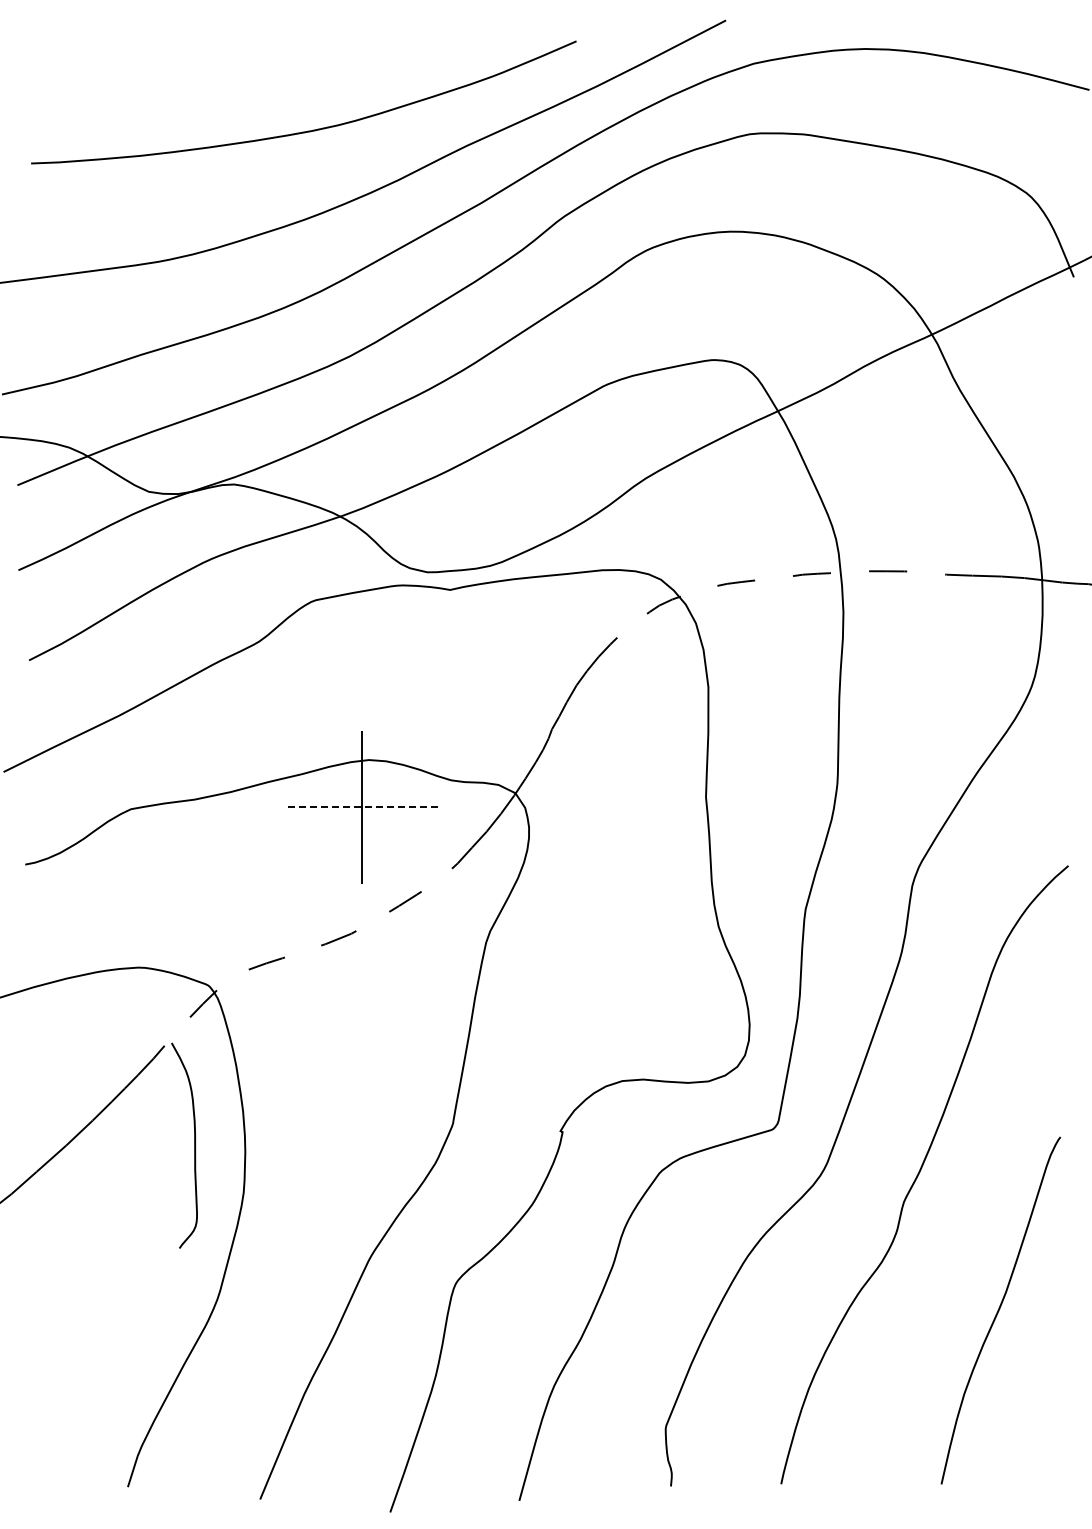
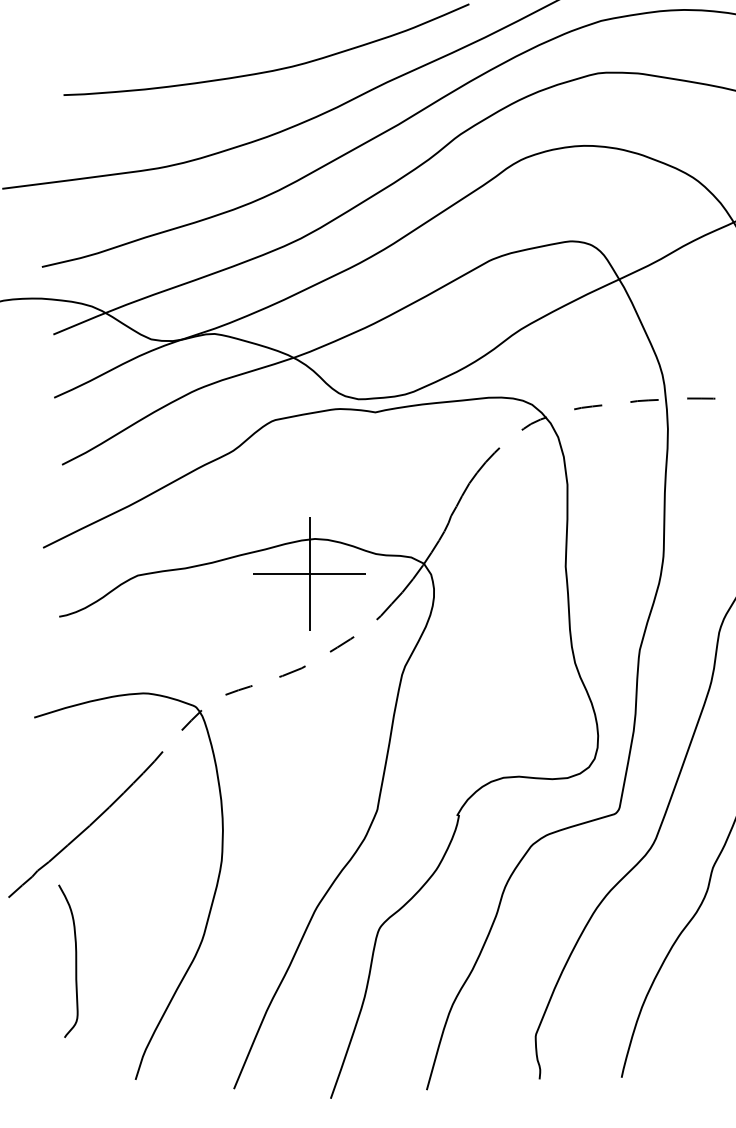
line: (361, 807) -> (309, 574), dashed -> solid
curve: (194, 1145) -> (75, 961), moved

